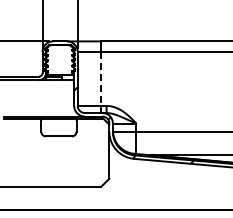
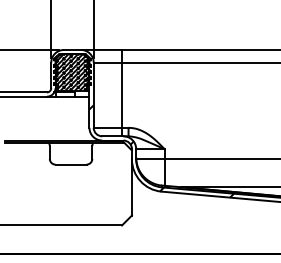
hatch: (60, 59) -> (72, 71), added
line: (101, 78) -> (122, 94), dashed -> solid

